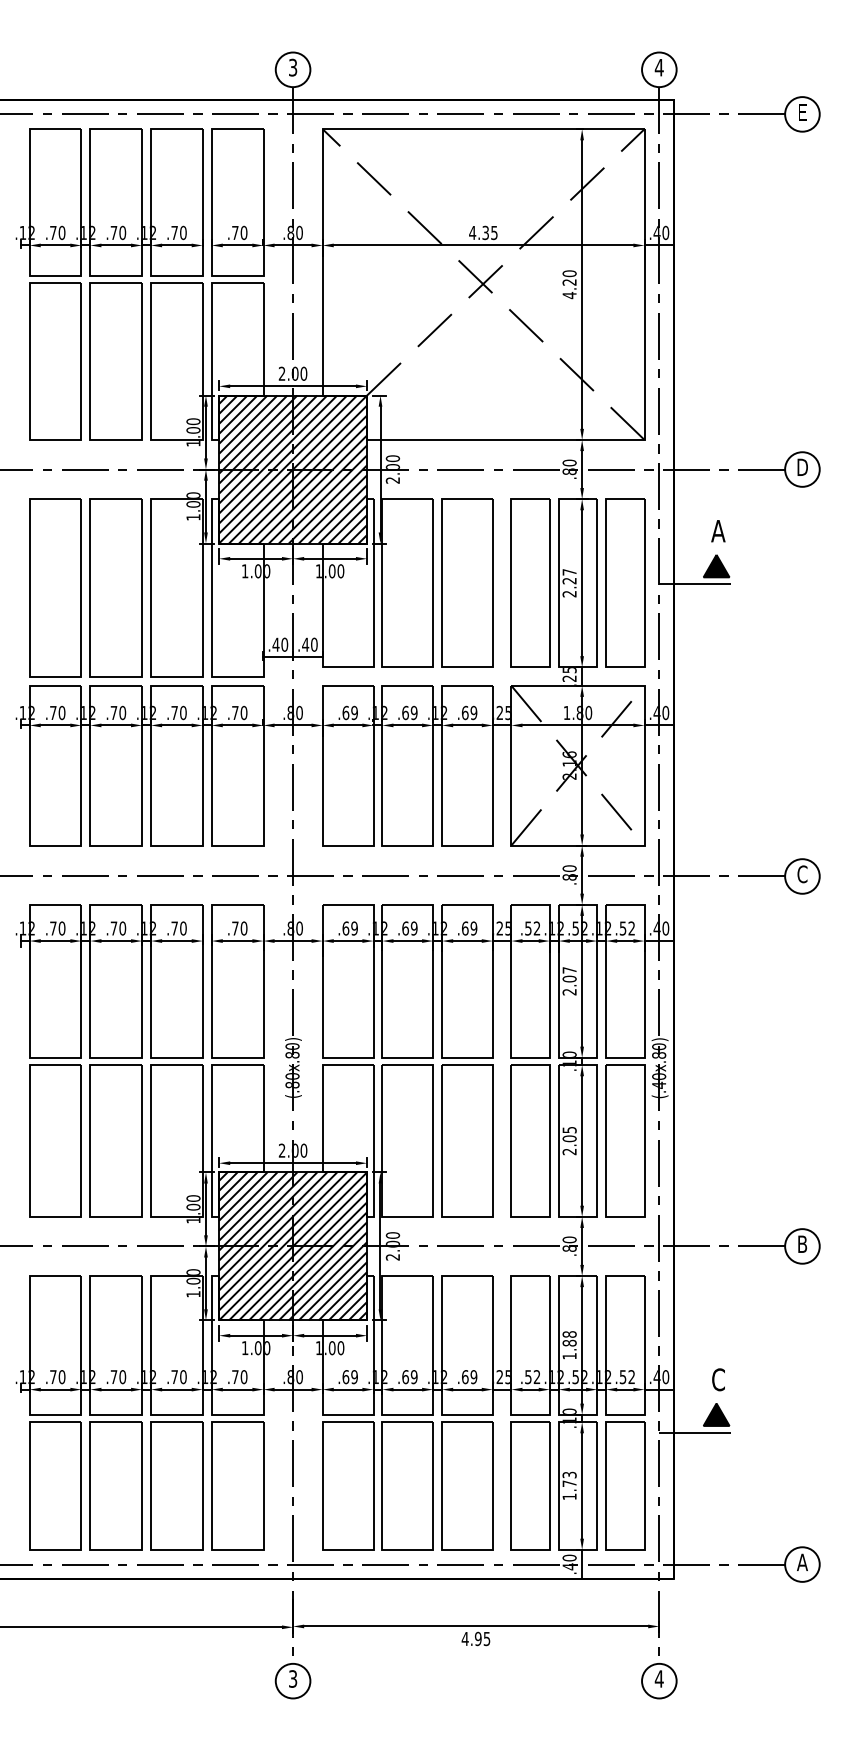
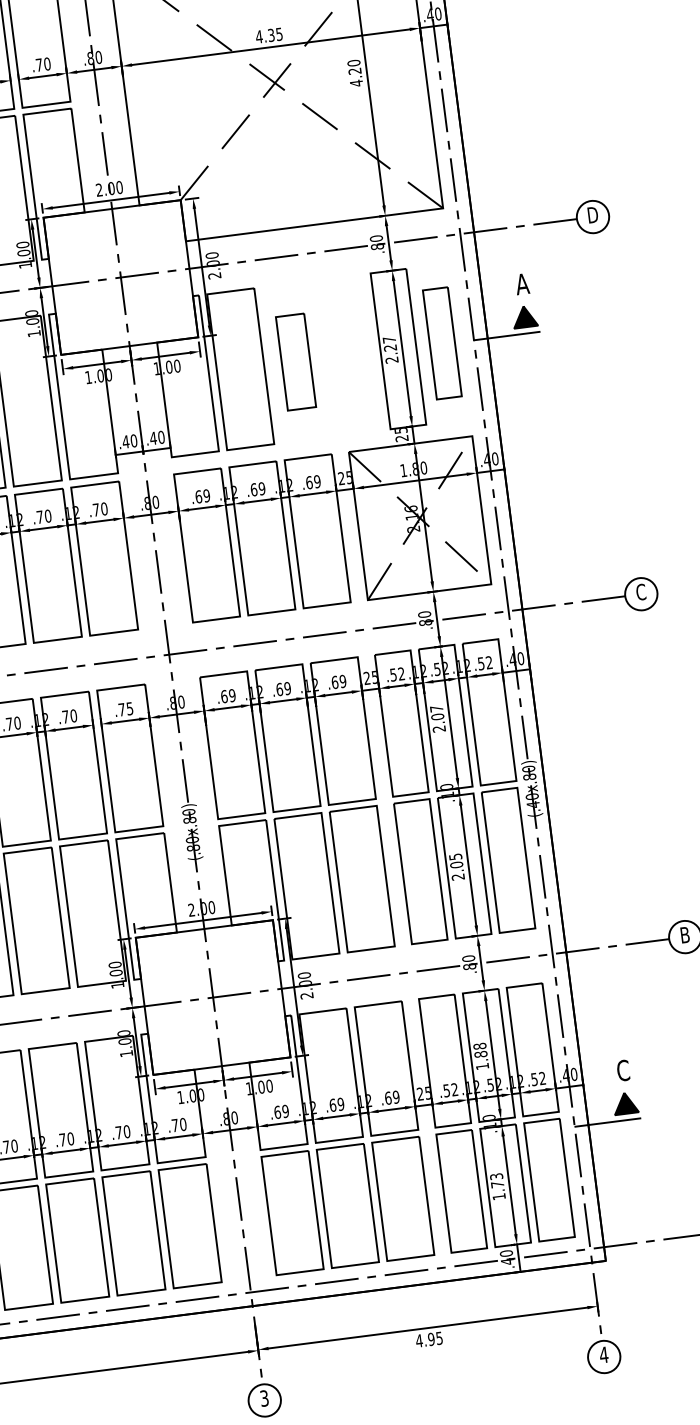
hatch: (293, 469) -> (121, 277), removed
part: (467, 582) -> (295, 361), size x0.6
part: (530, 582) -> (354, 354), removed
part: (625, 582) -> (442, 342), size x0.7
text: (243, 928) -> (129, 708), .70 -> .75
hatch: (293, 1246) -> (213, 997), removed

